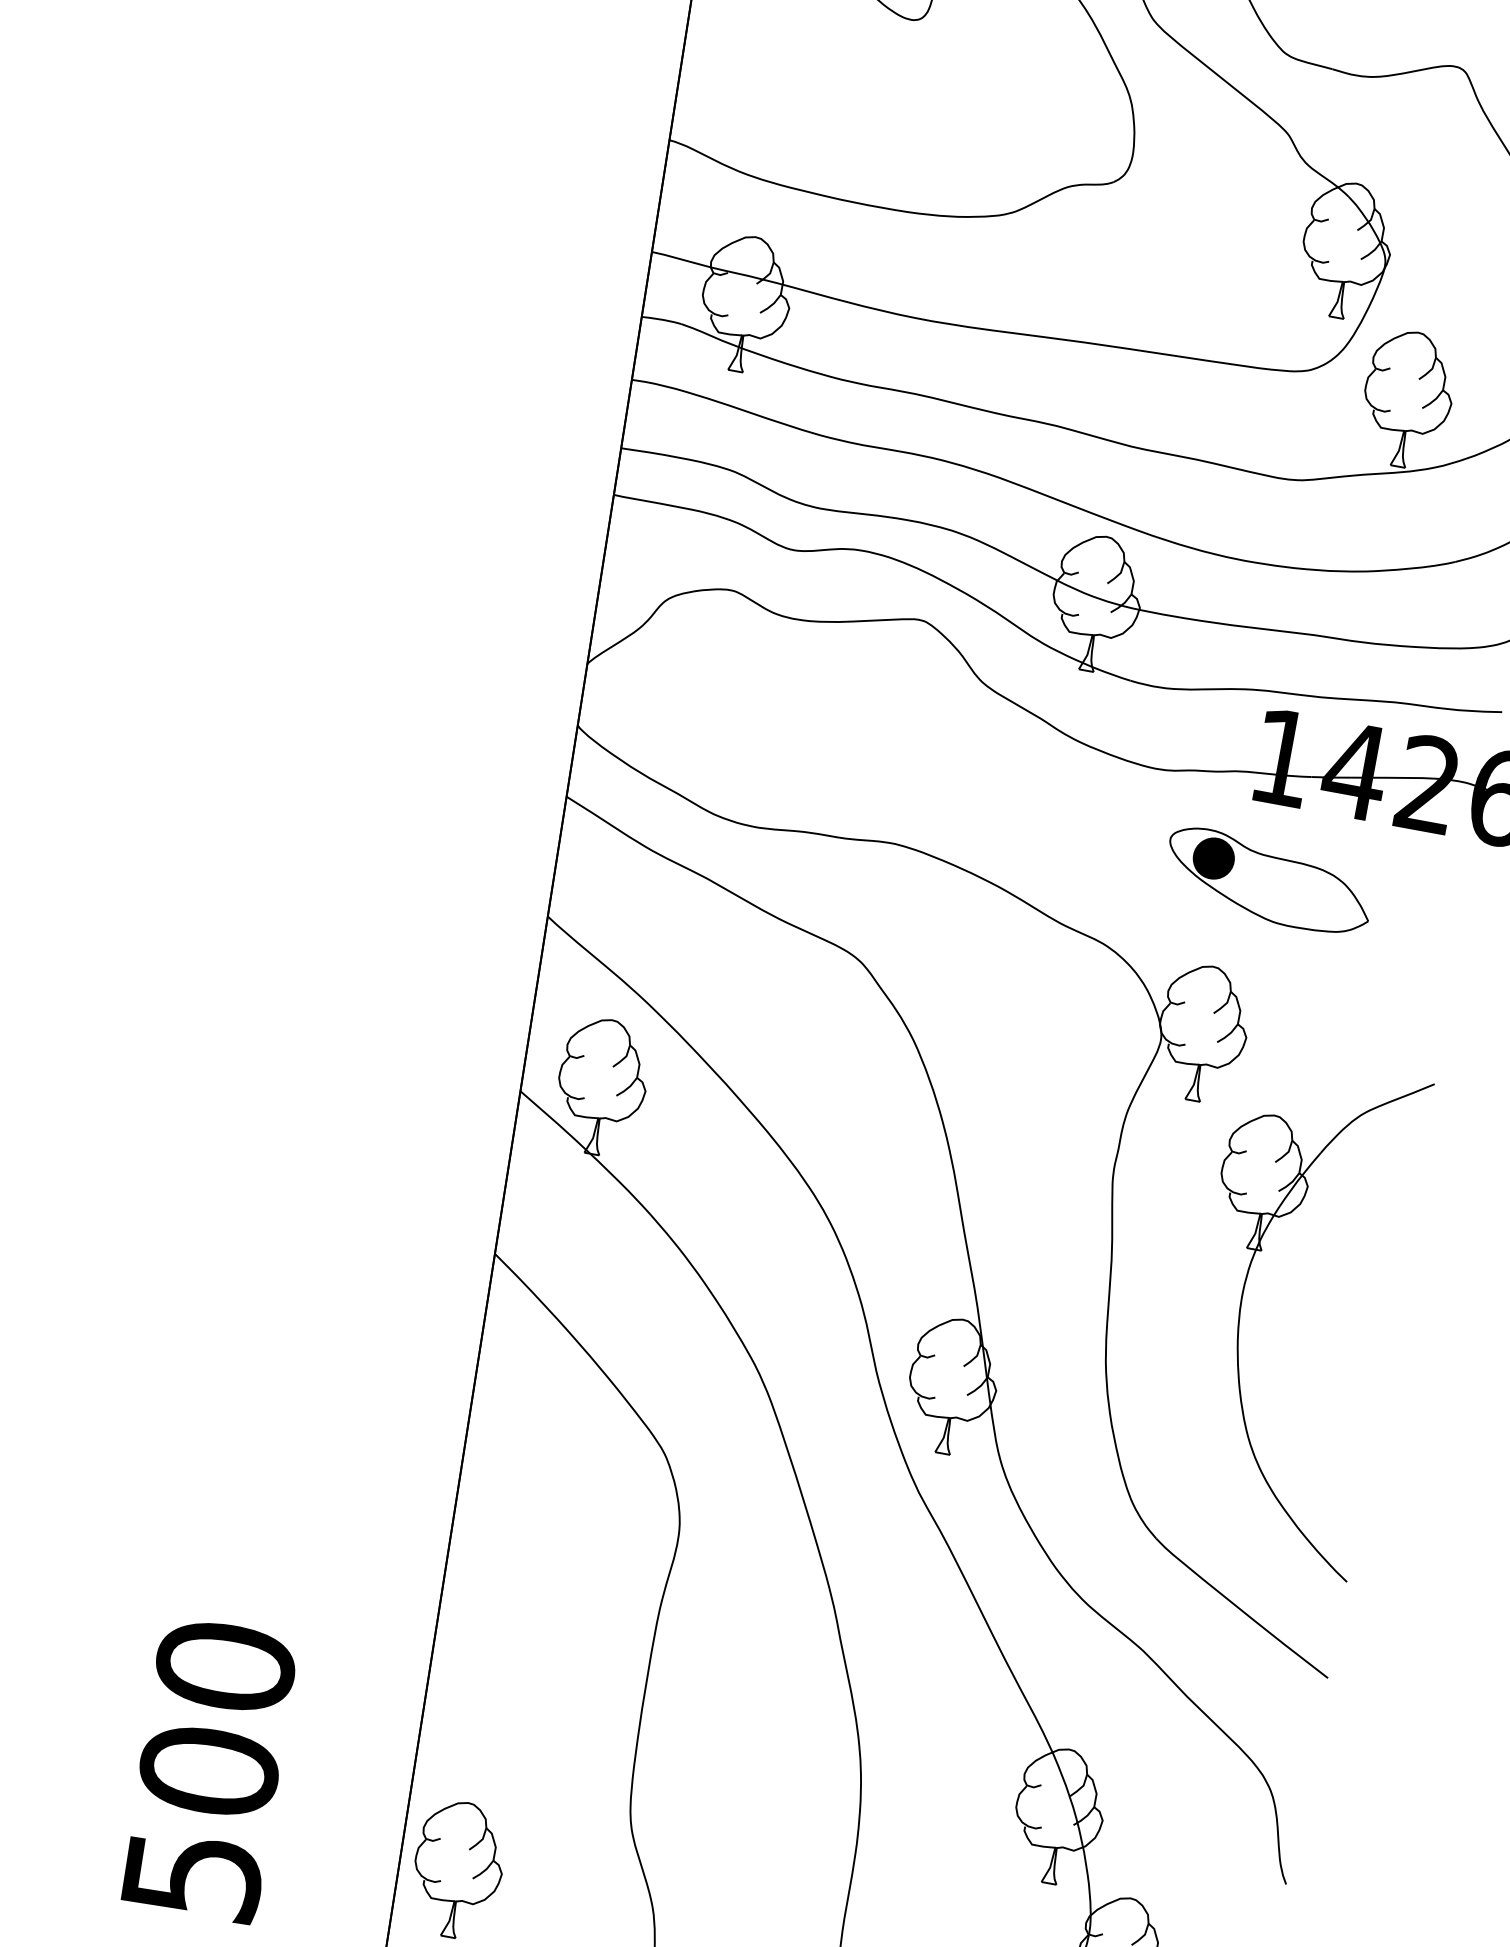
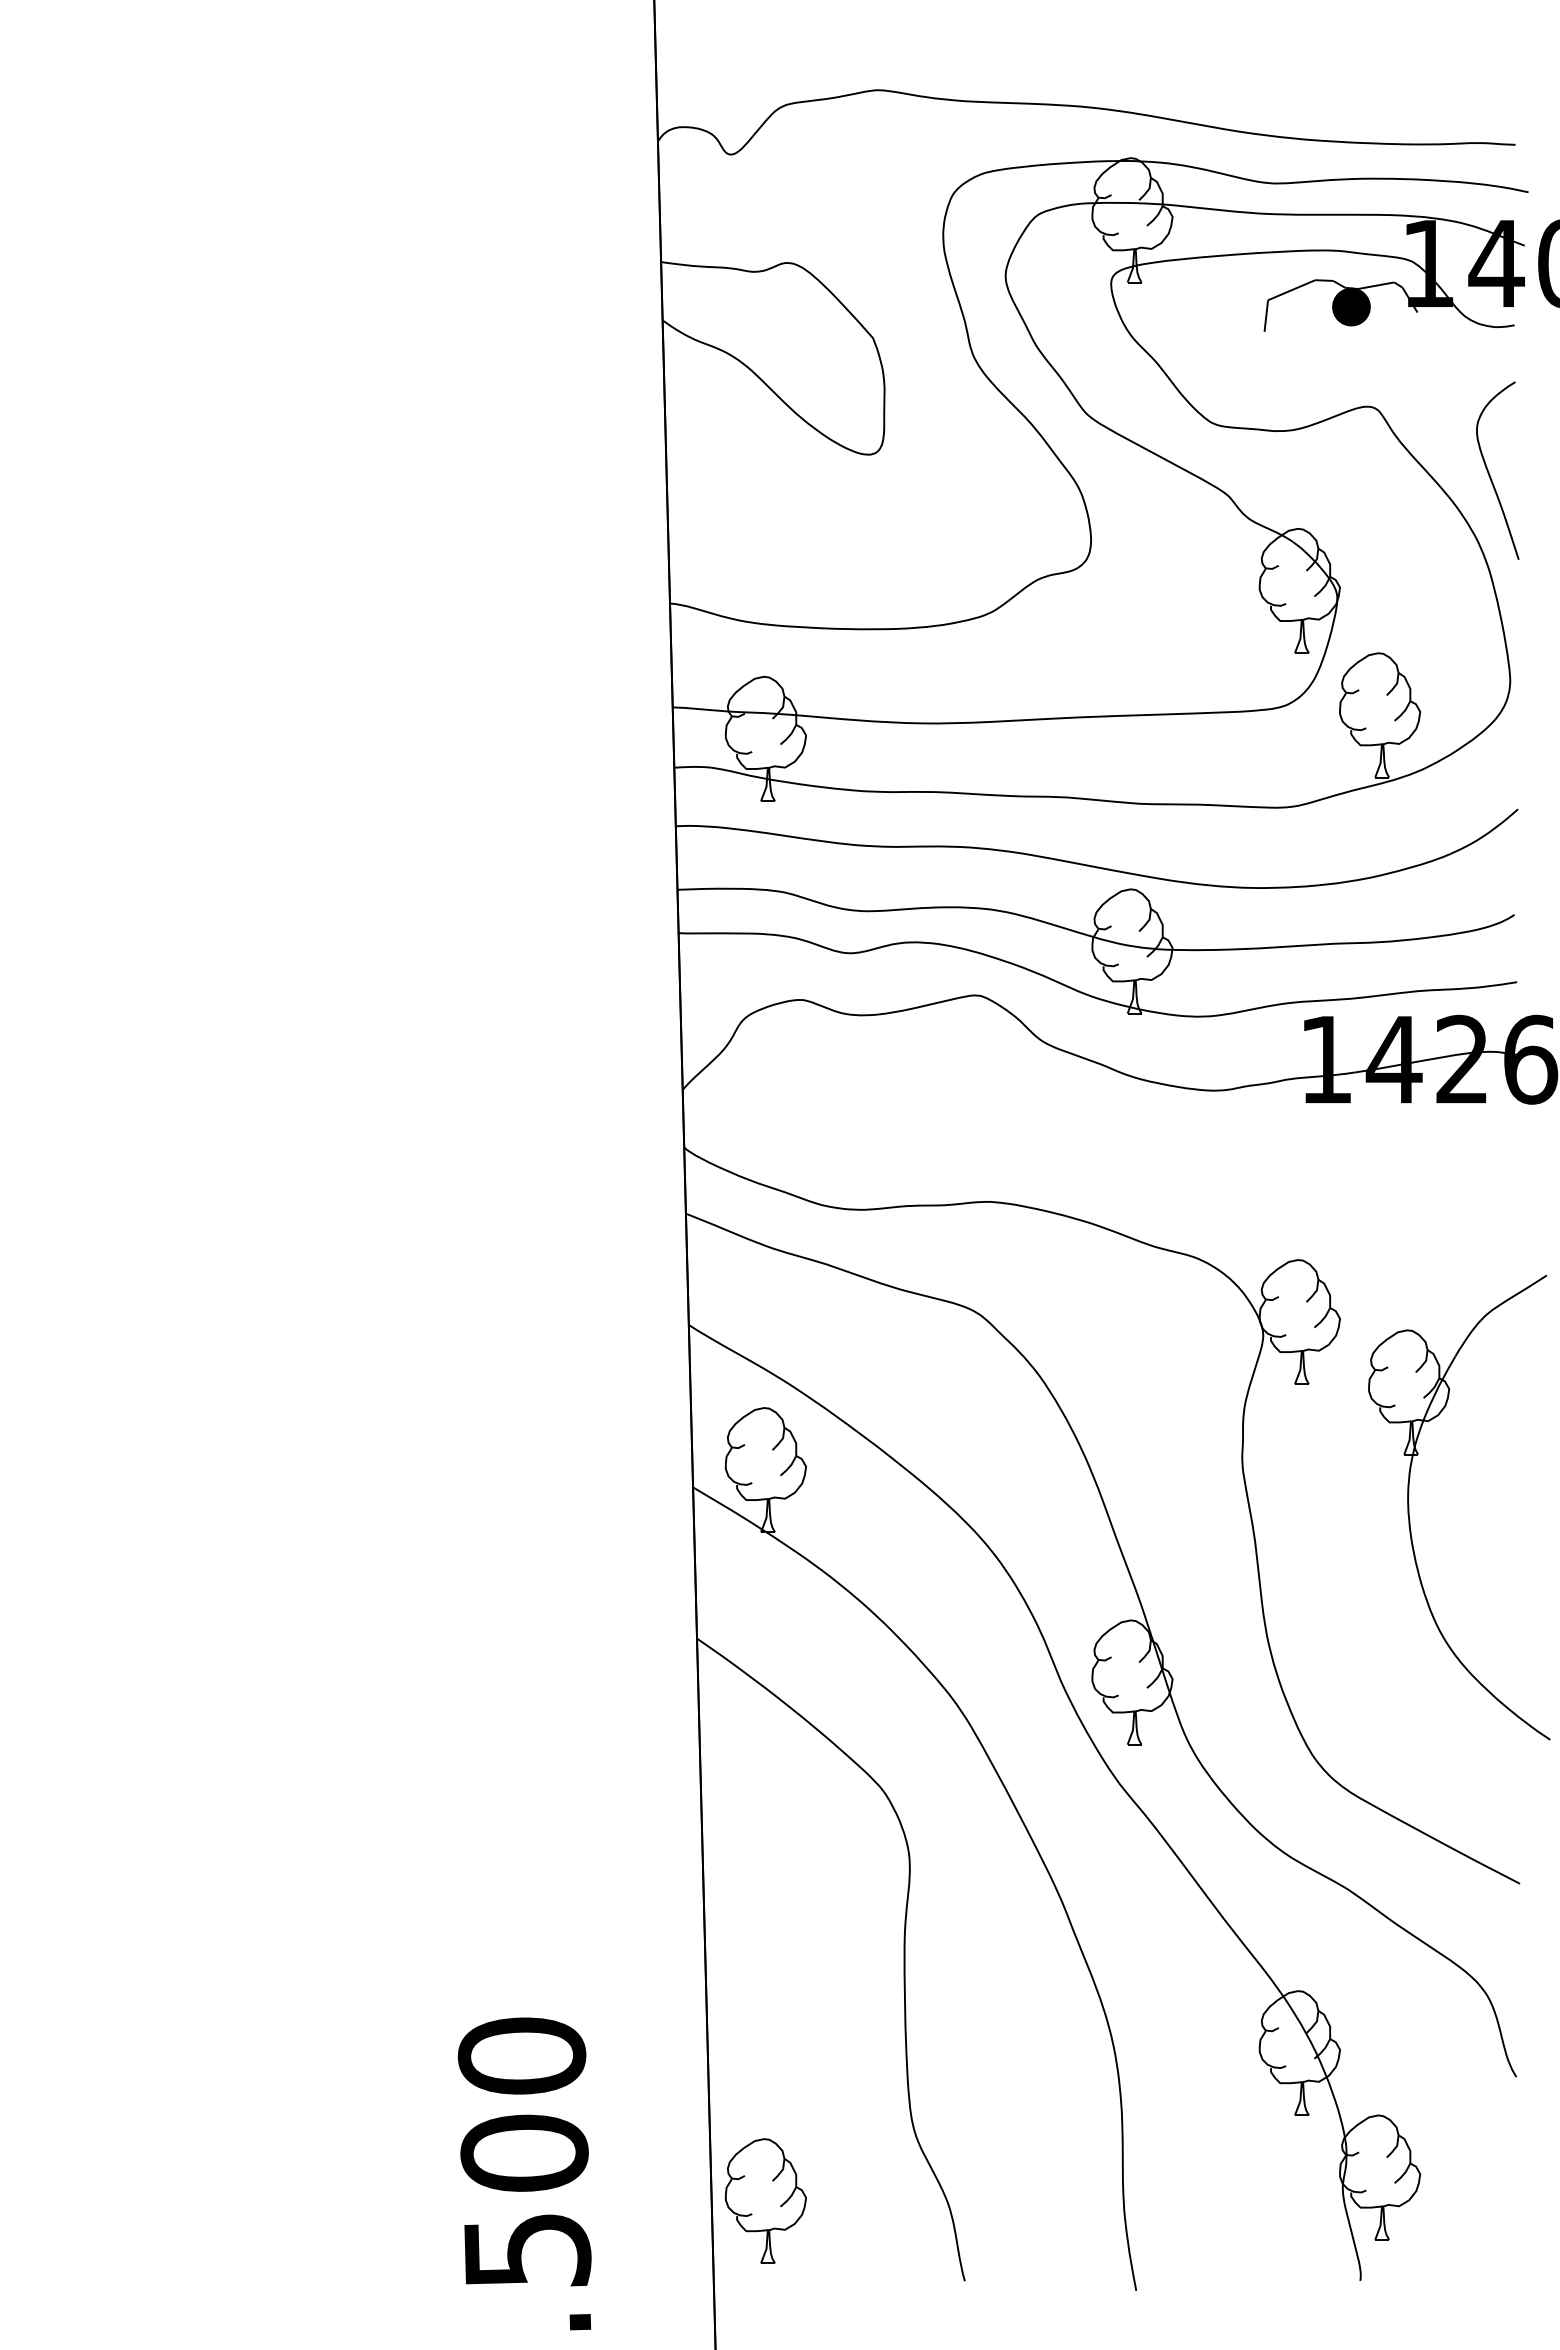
part: (1268, 881) -> (1334, 1173), removed
part: (1241, 1305) -> (1409, 1507), moved

